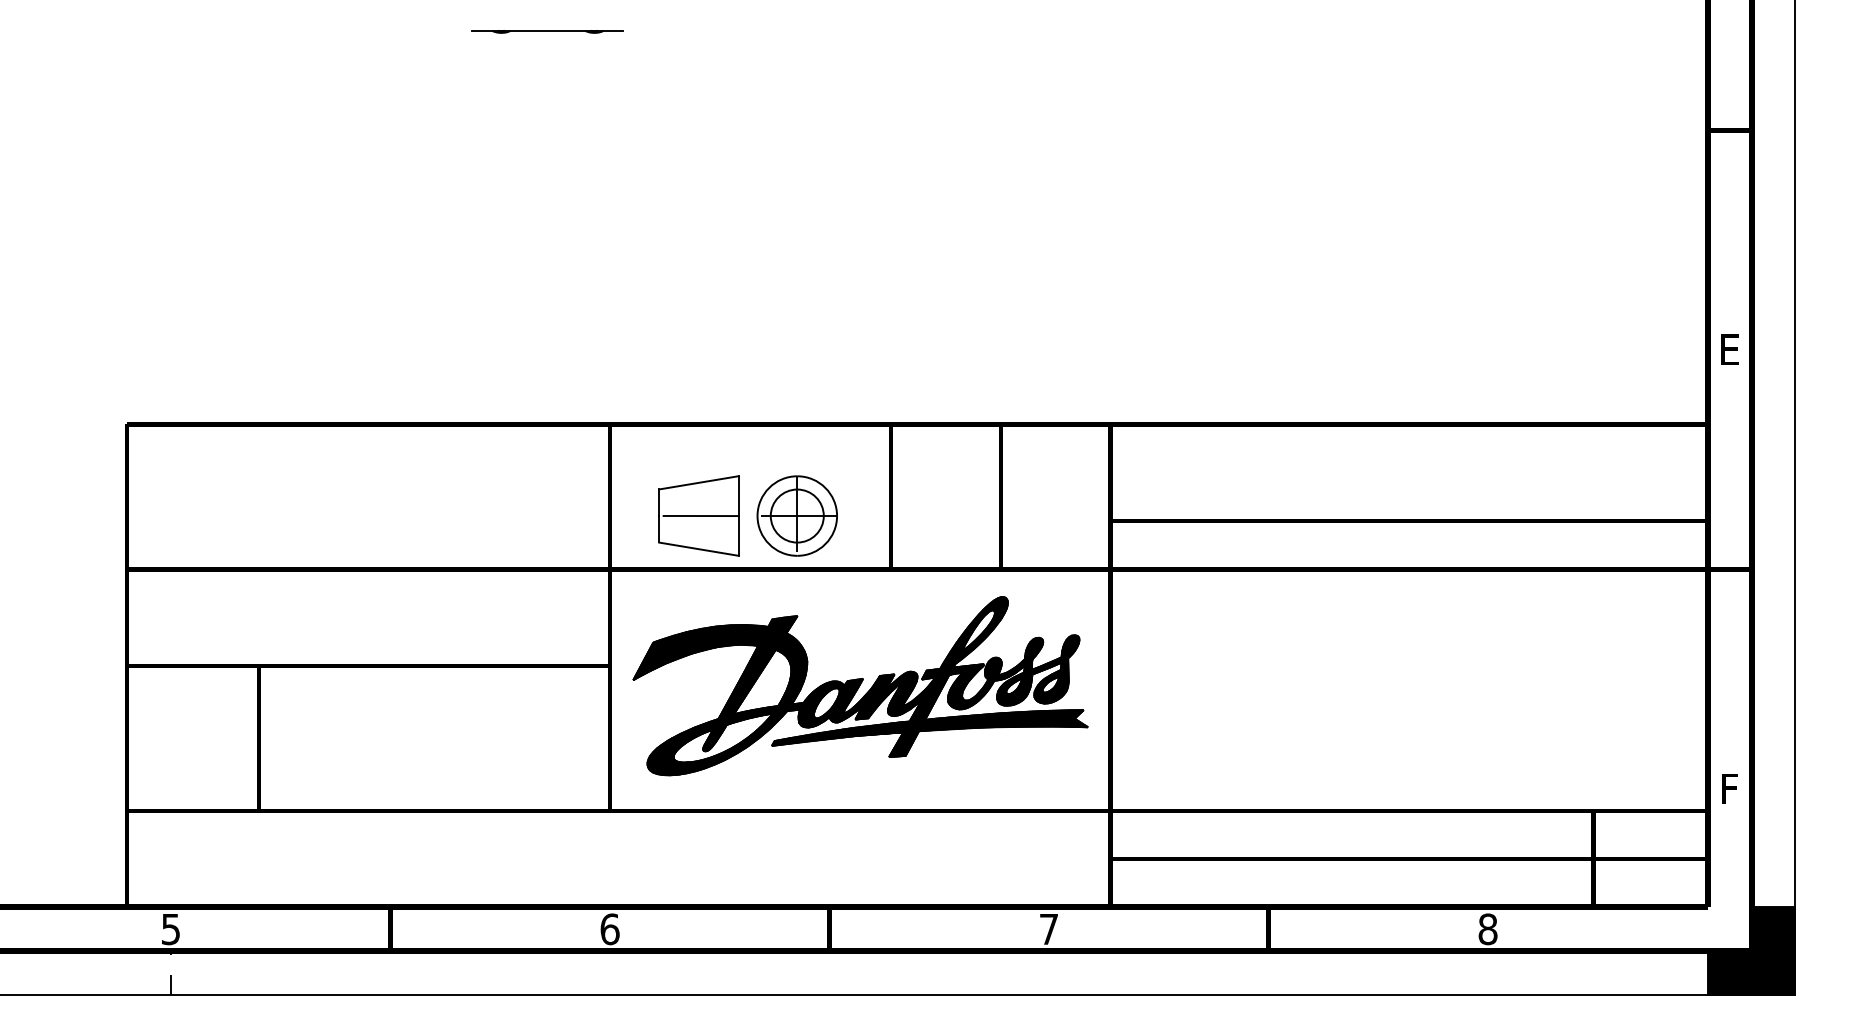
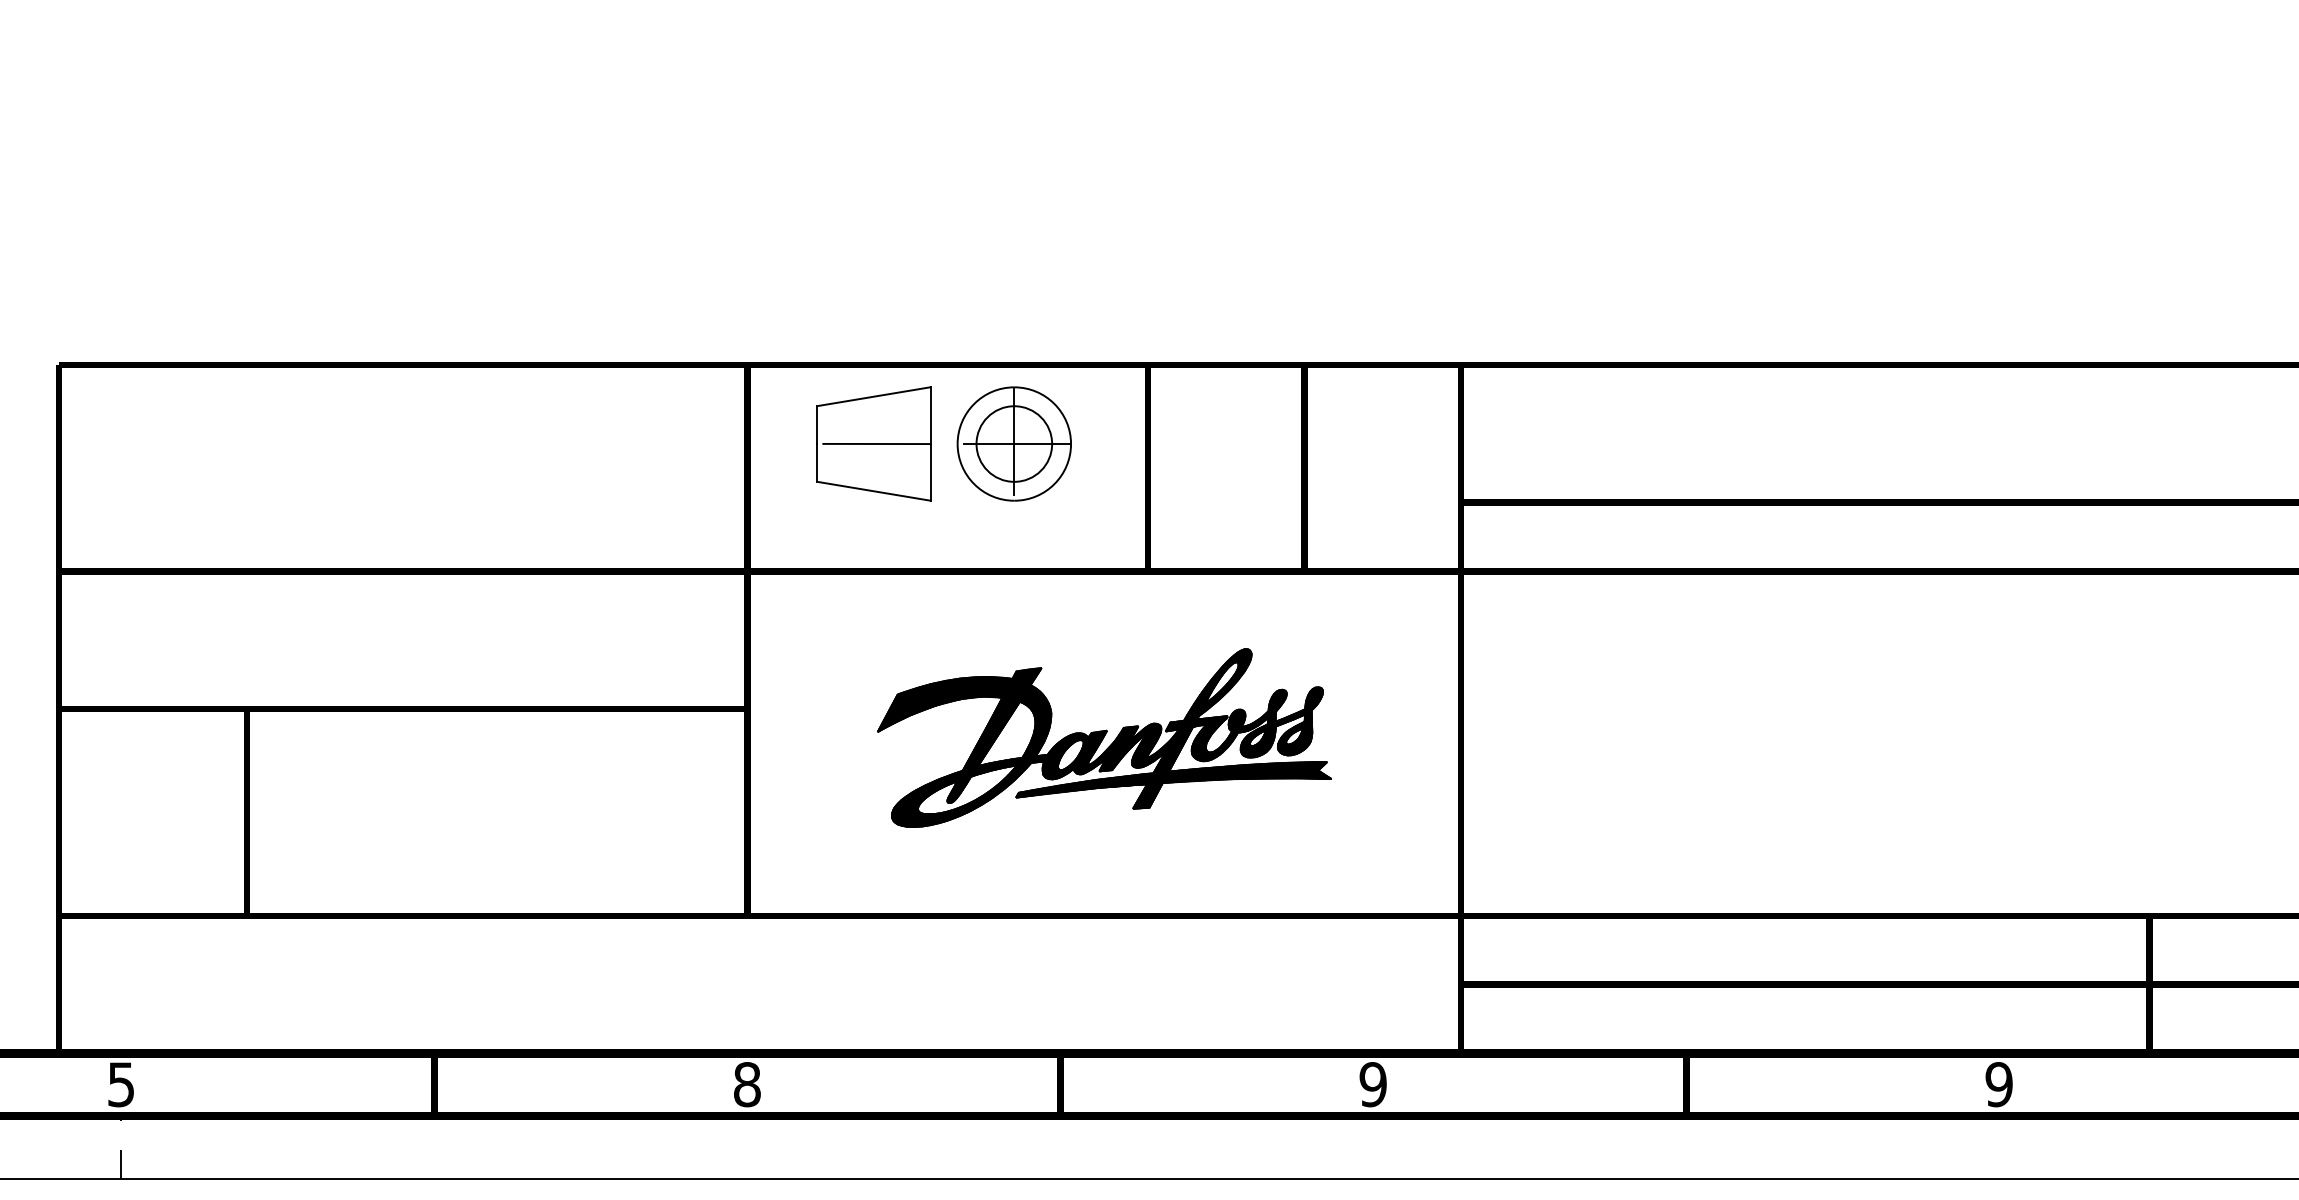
part: (739, 515) -> (931, 443), moved
part: (860, 686) -> (1104, 738), size x0.7
text: (609, 929) -> (746, 1084), 6 -> 8
text: (1048, 929) -> (1372, 1084), 7 -> 9
text: (1487, 929) -> (1998, 1084), 8 -> 9

